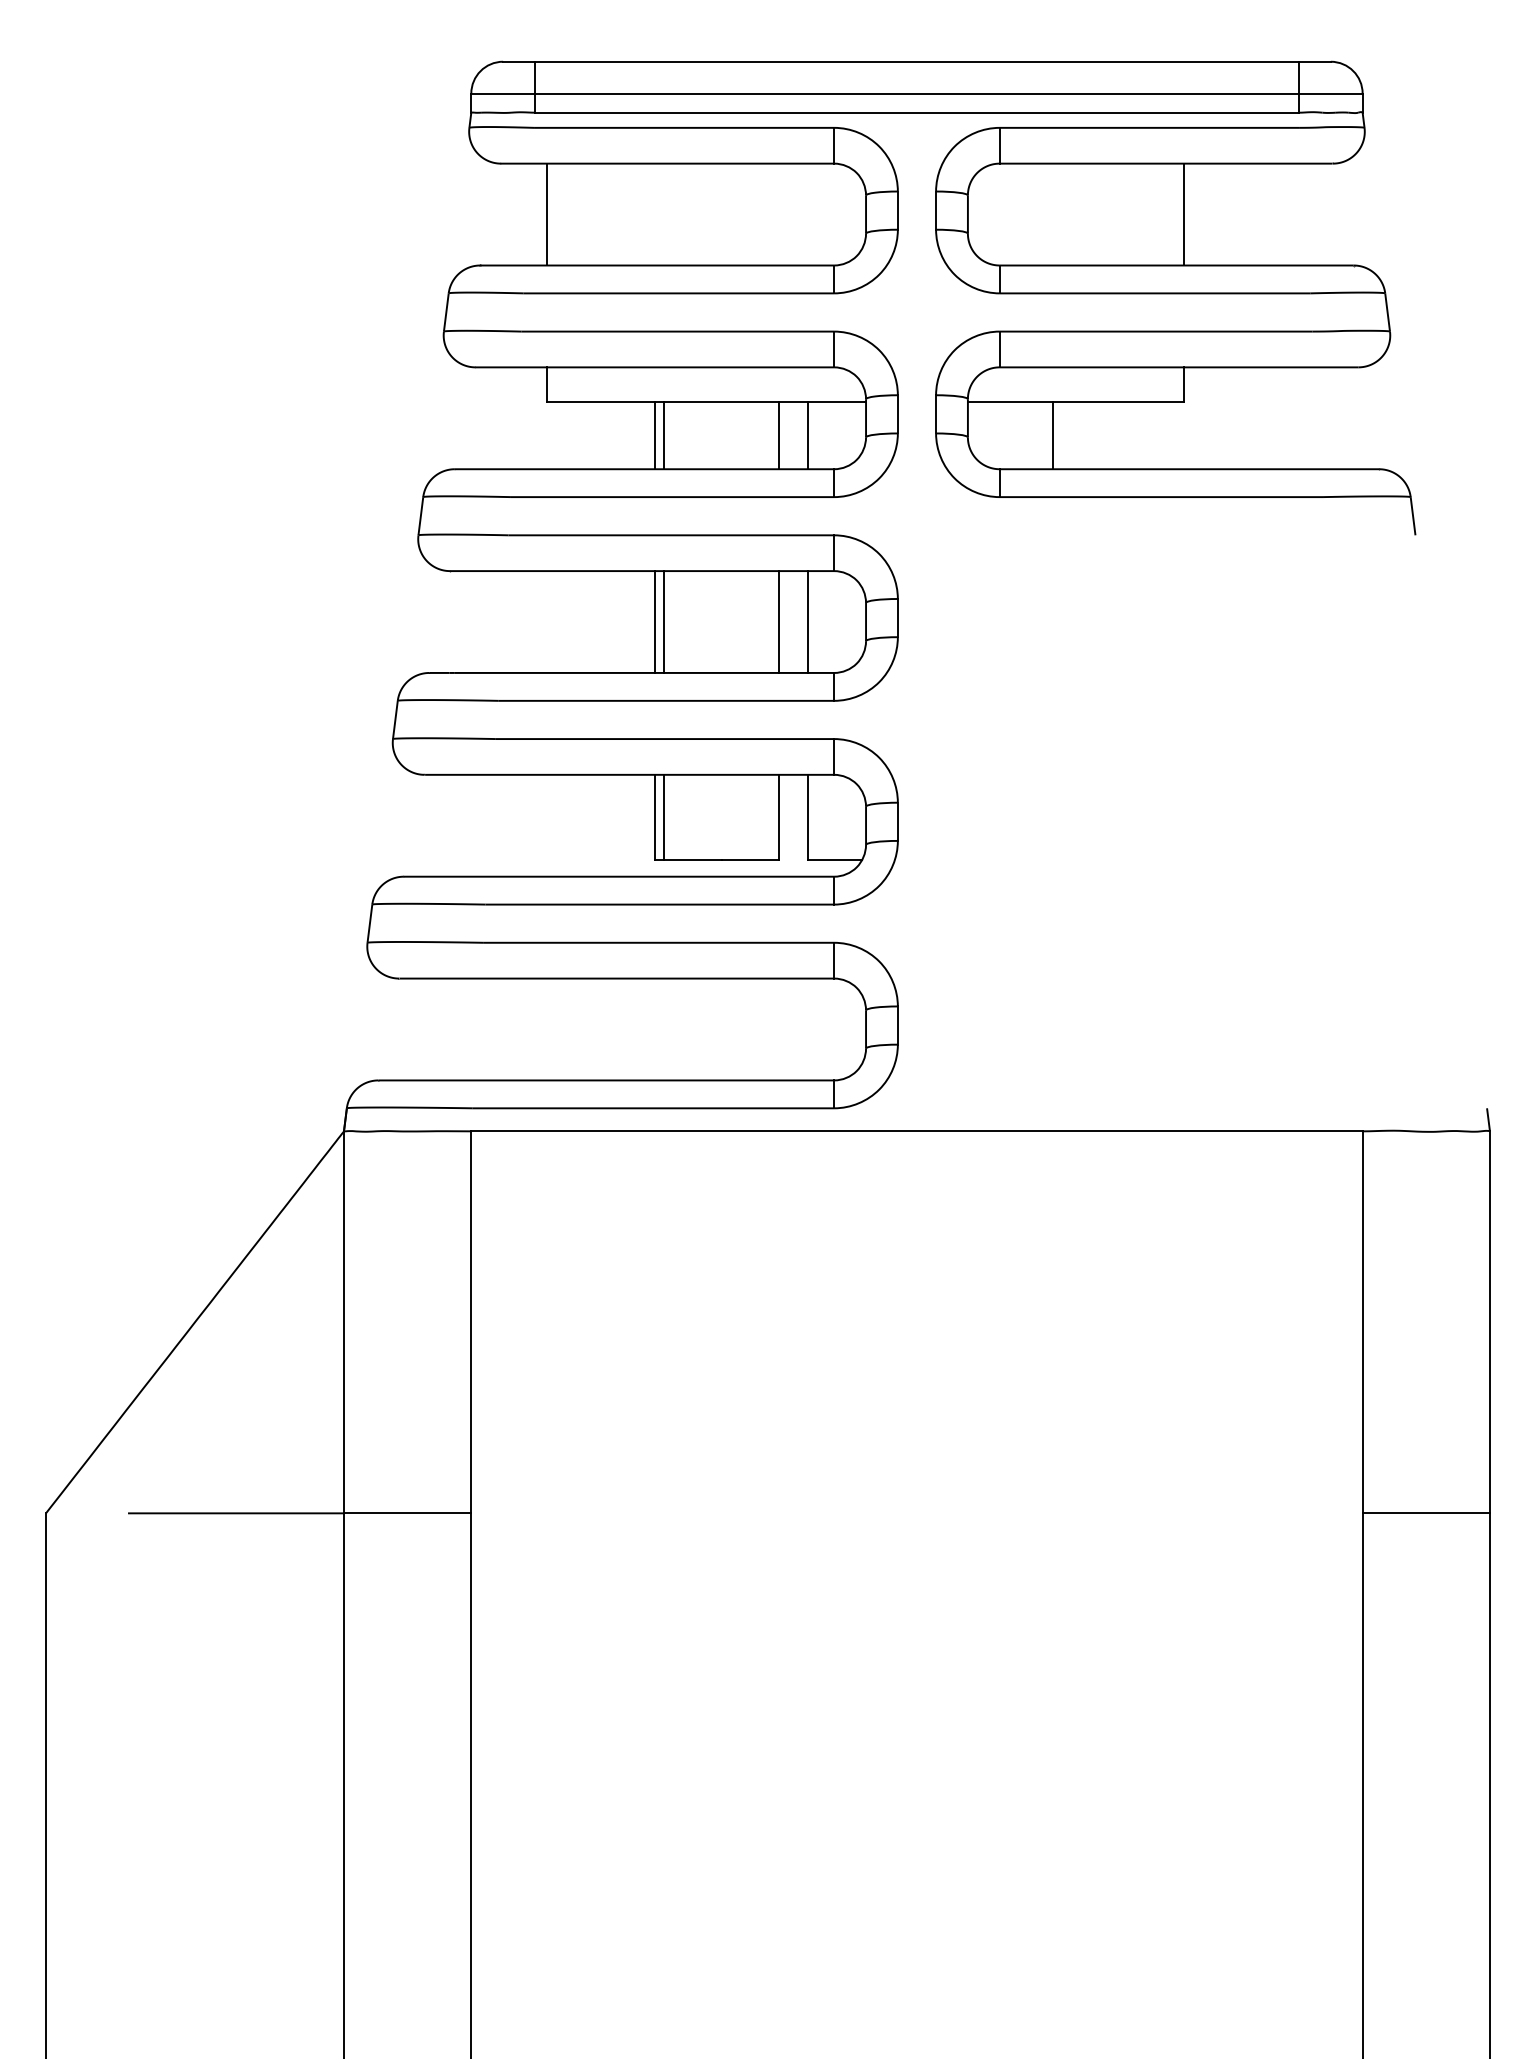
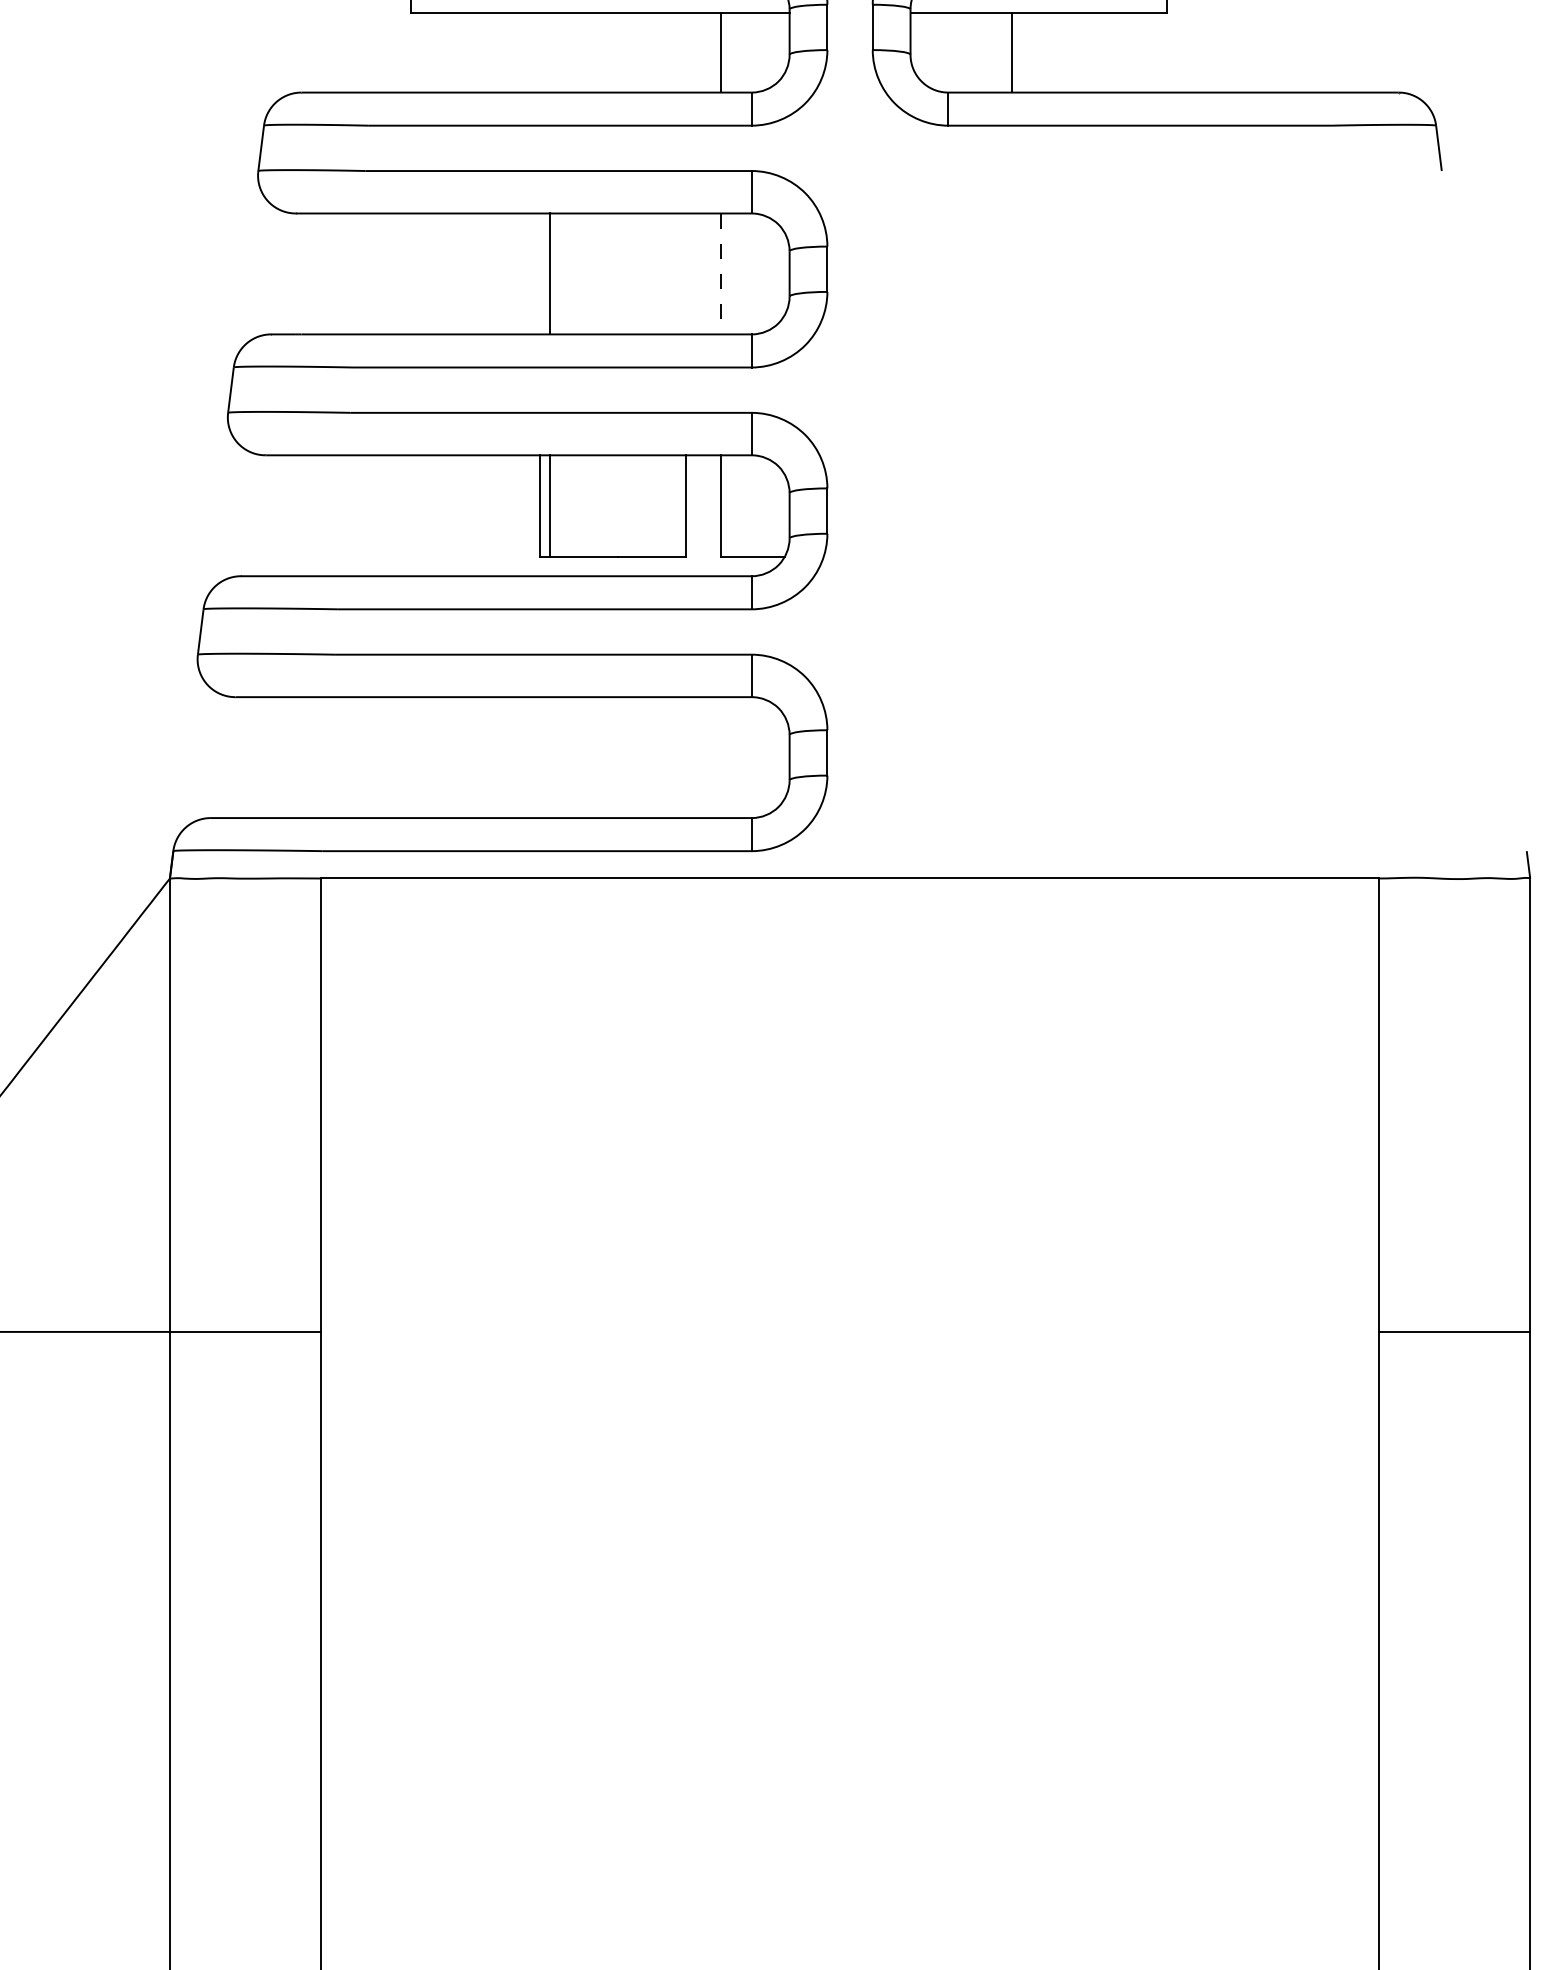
line: (655, 435) -> (539, 52), removed
line: (664, 435) -> (550, 52), removed
line: (778, 435) -> (685, 52), removed
line: (655, 621) -> (539, 273), removed
line: (778, 621) -> (685, 273), removed
line: (808, 621) -> (721, 273), solid -> dashed

